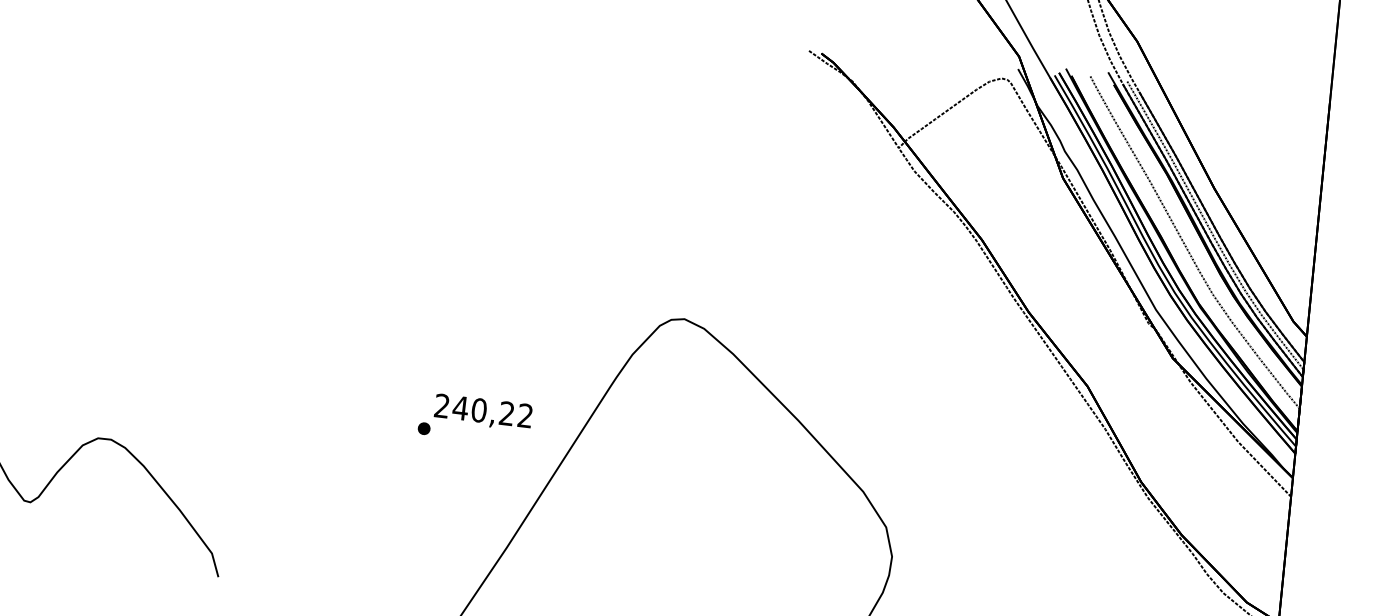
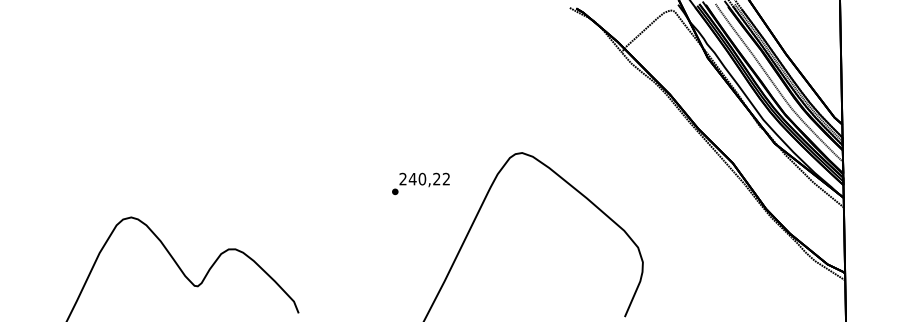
text: (474, 418) -> (420, 183), moved

